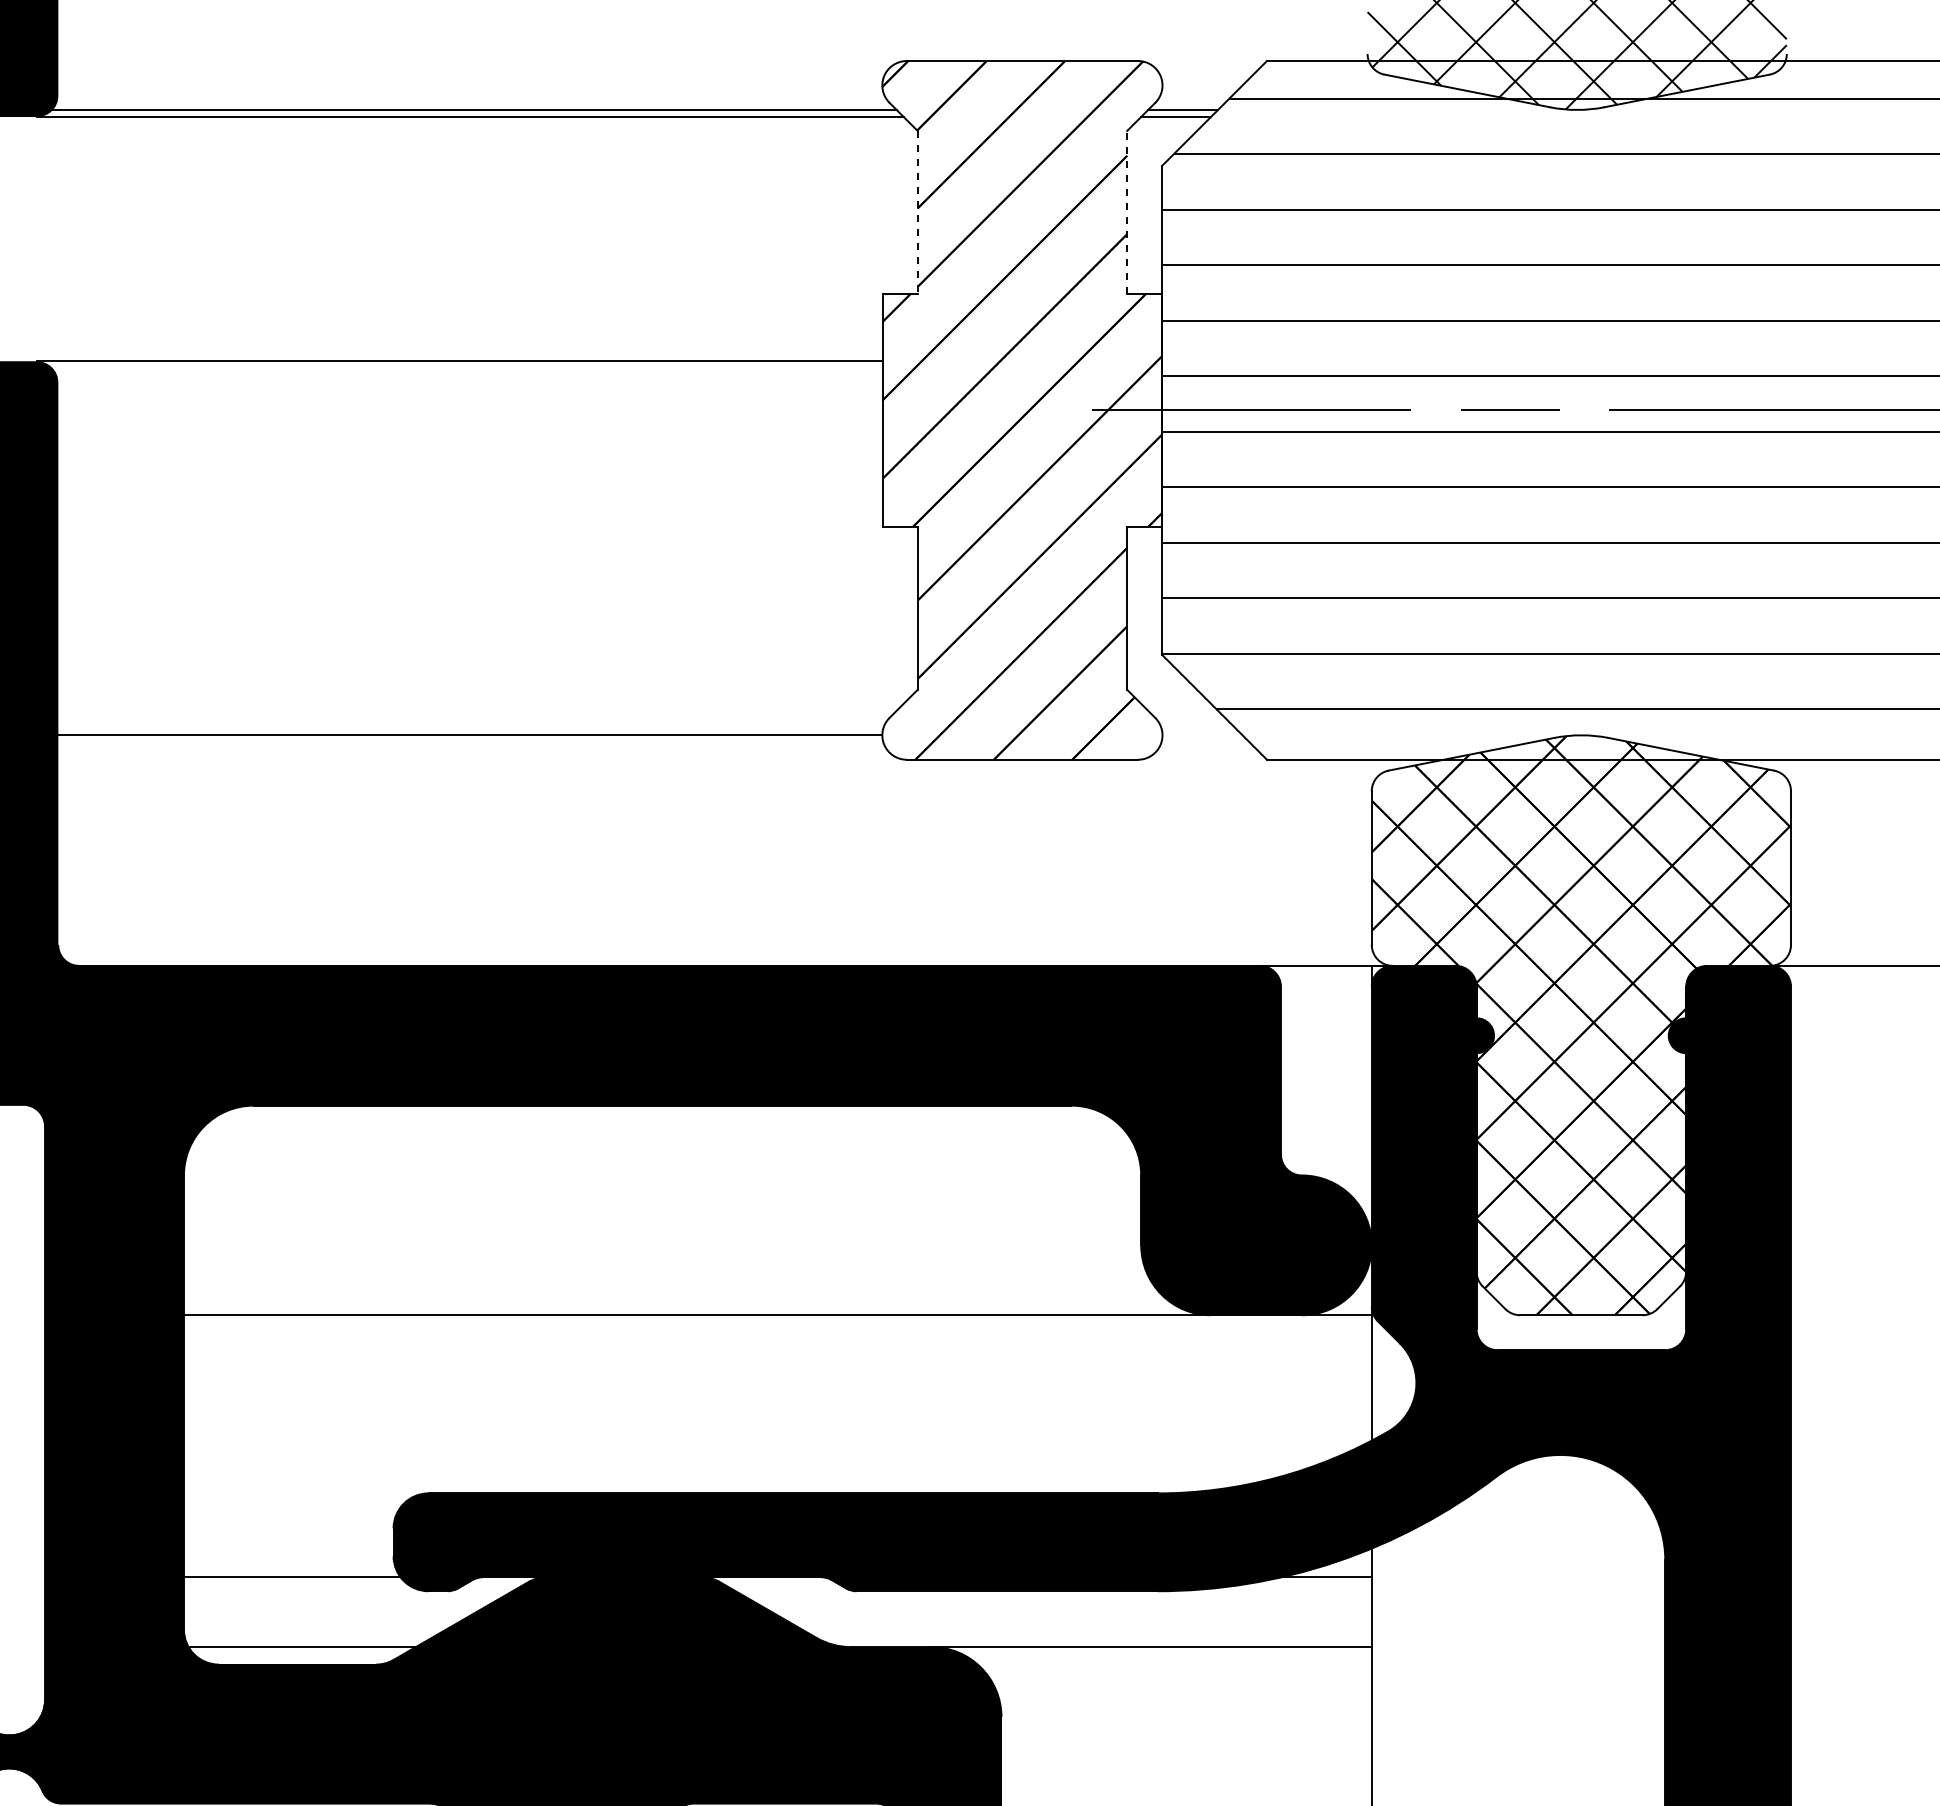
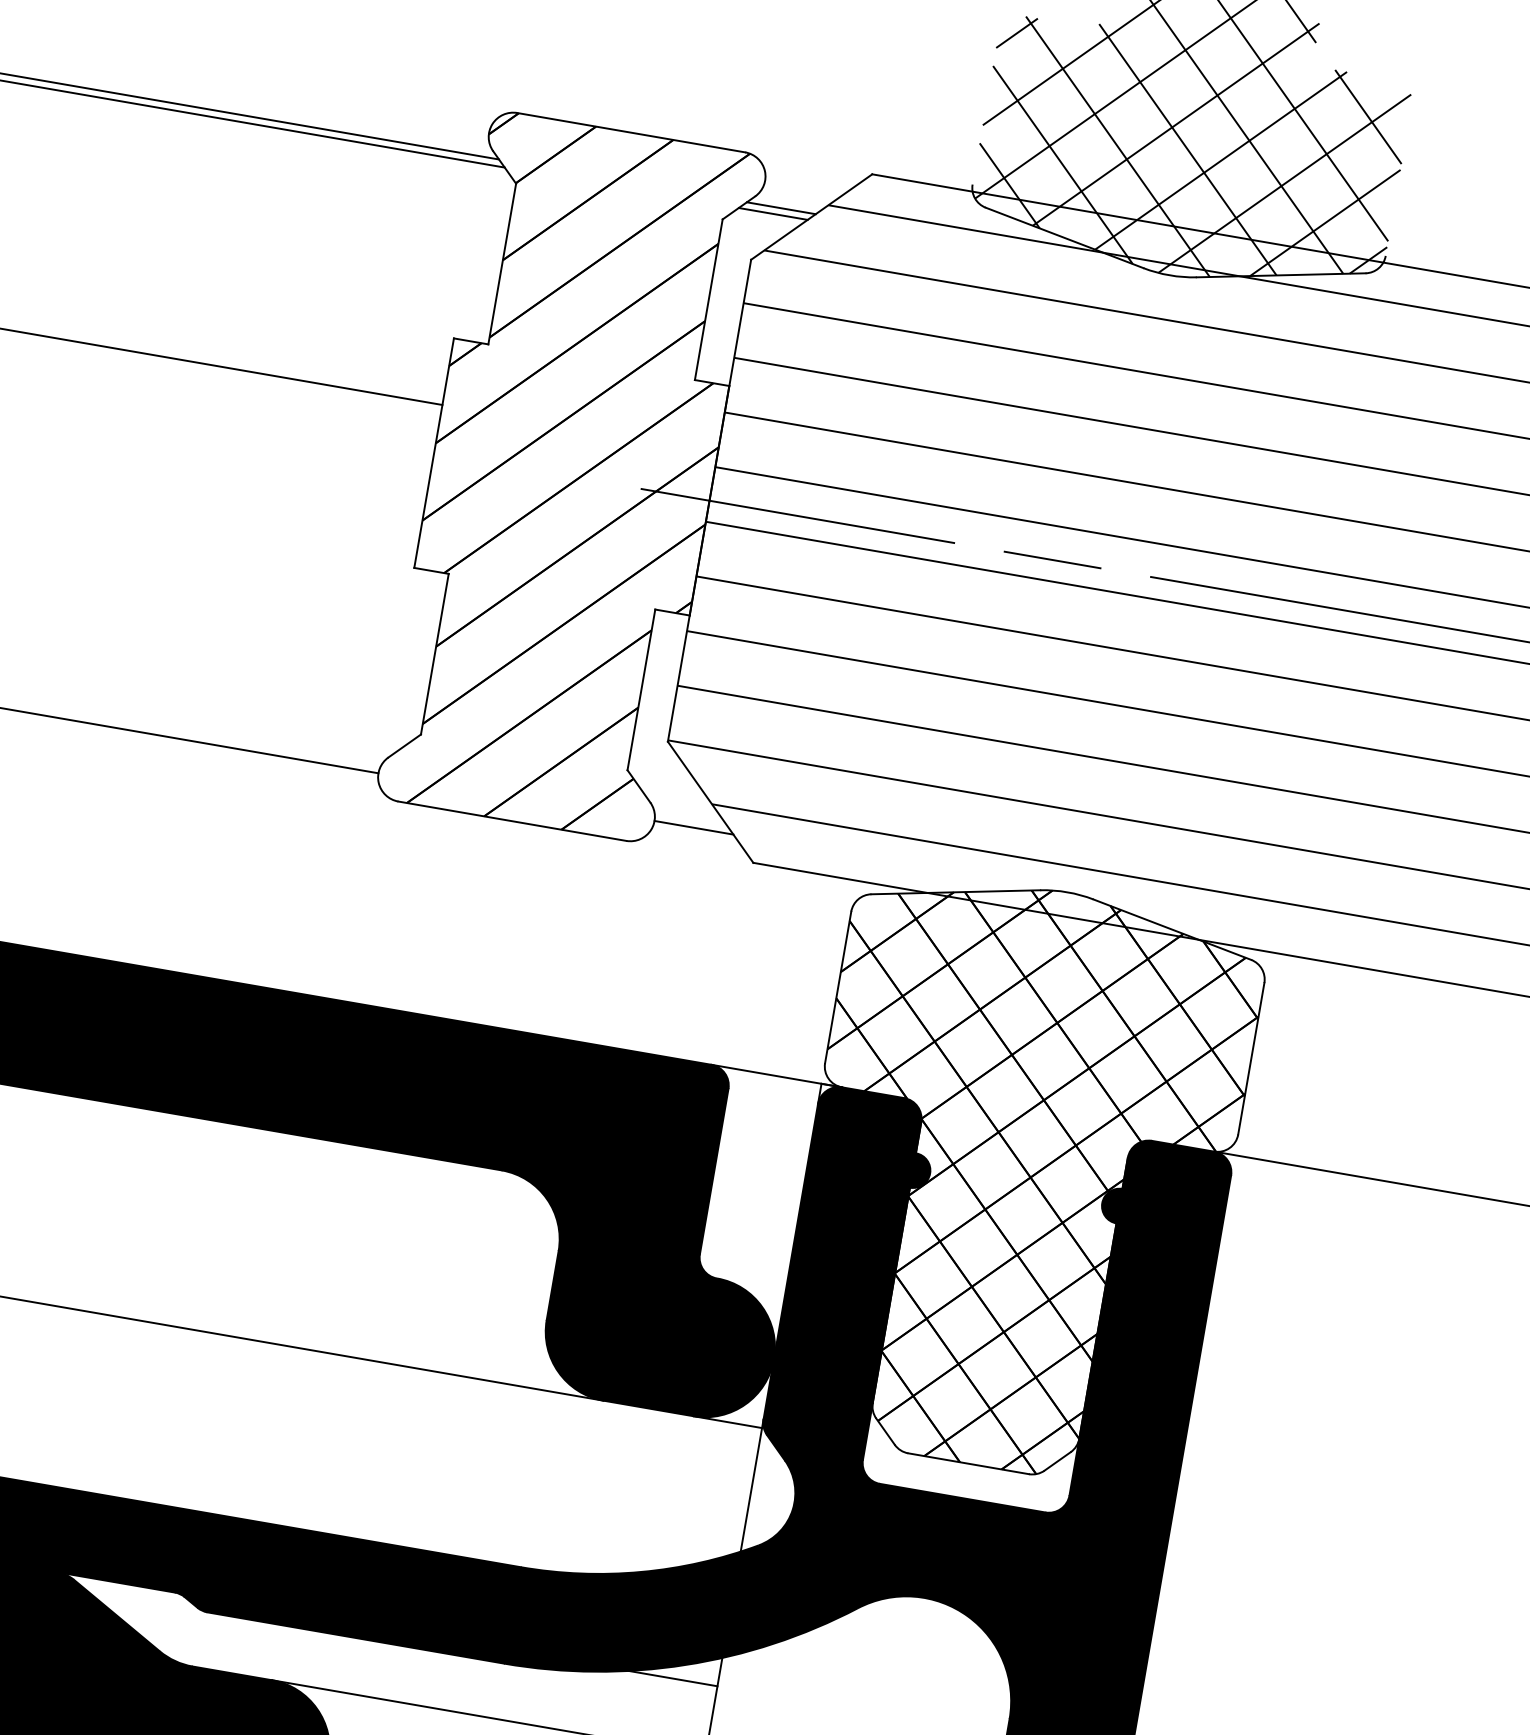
line: (917, 212) -> (502, 264), dashed -> solid
line: (1127, 212) -> (709, 299), dashed -> solid
line: (1202, 735) -> (693, 827), added

